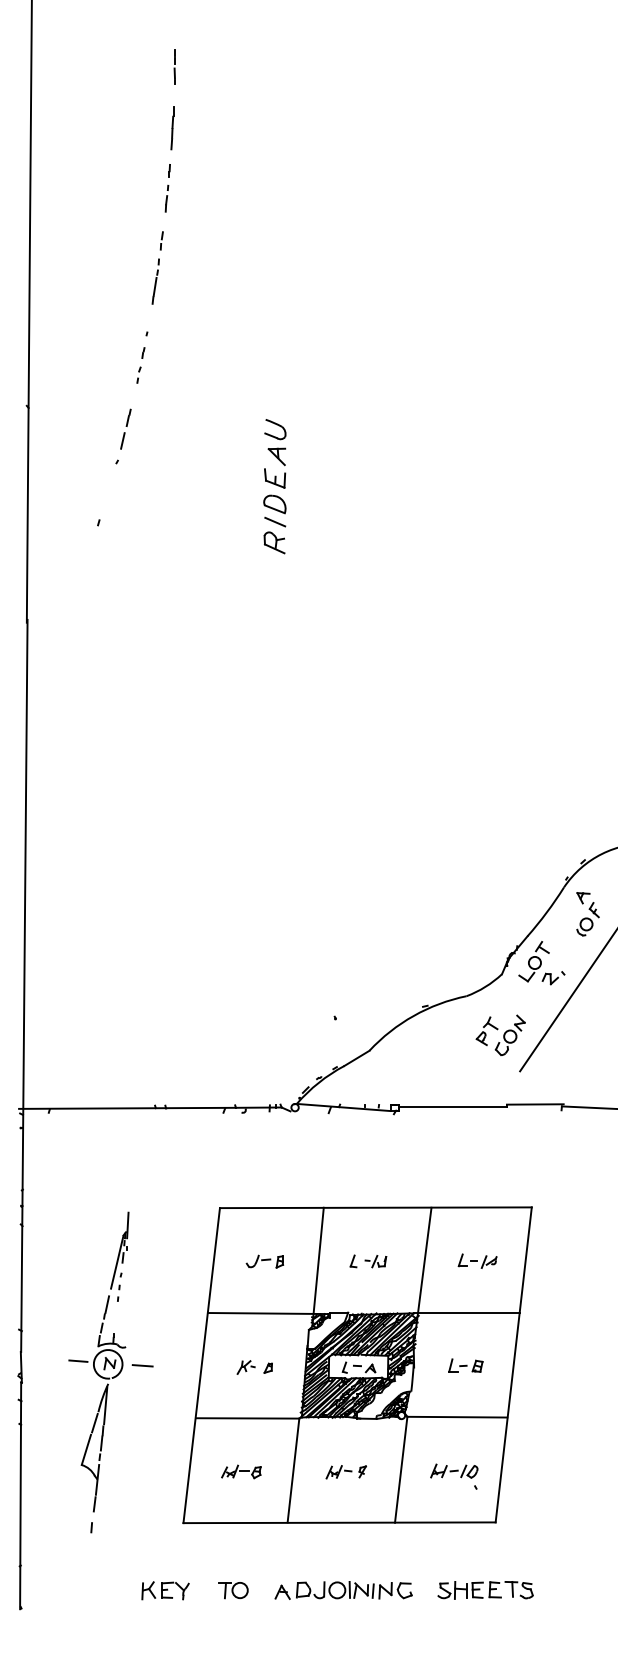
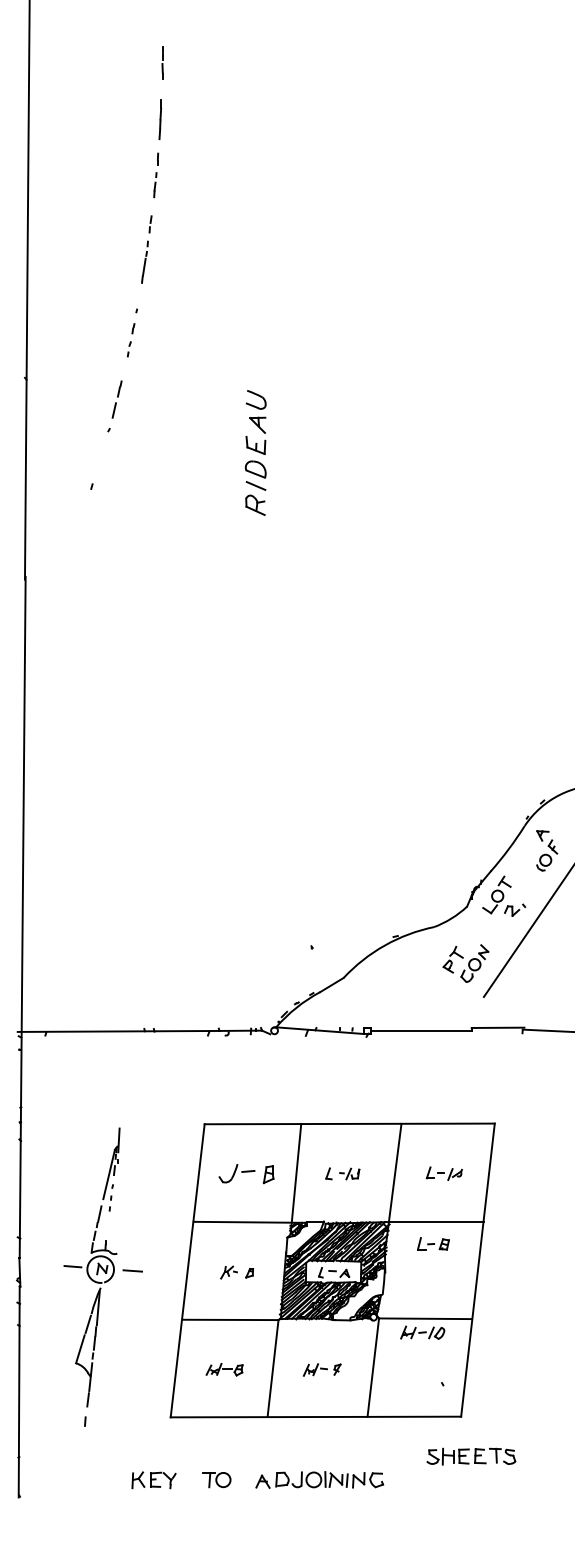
part: (264, 1261) -> (246, 1173), size x1.6
part: (465, 1365) -> (433, 1243), moved
part: (454, 1470) -> (422, 1332), moved
part: (485, 1590) -> (471, 1456), moved

